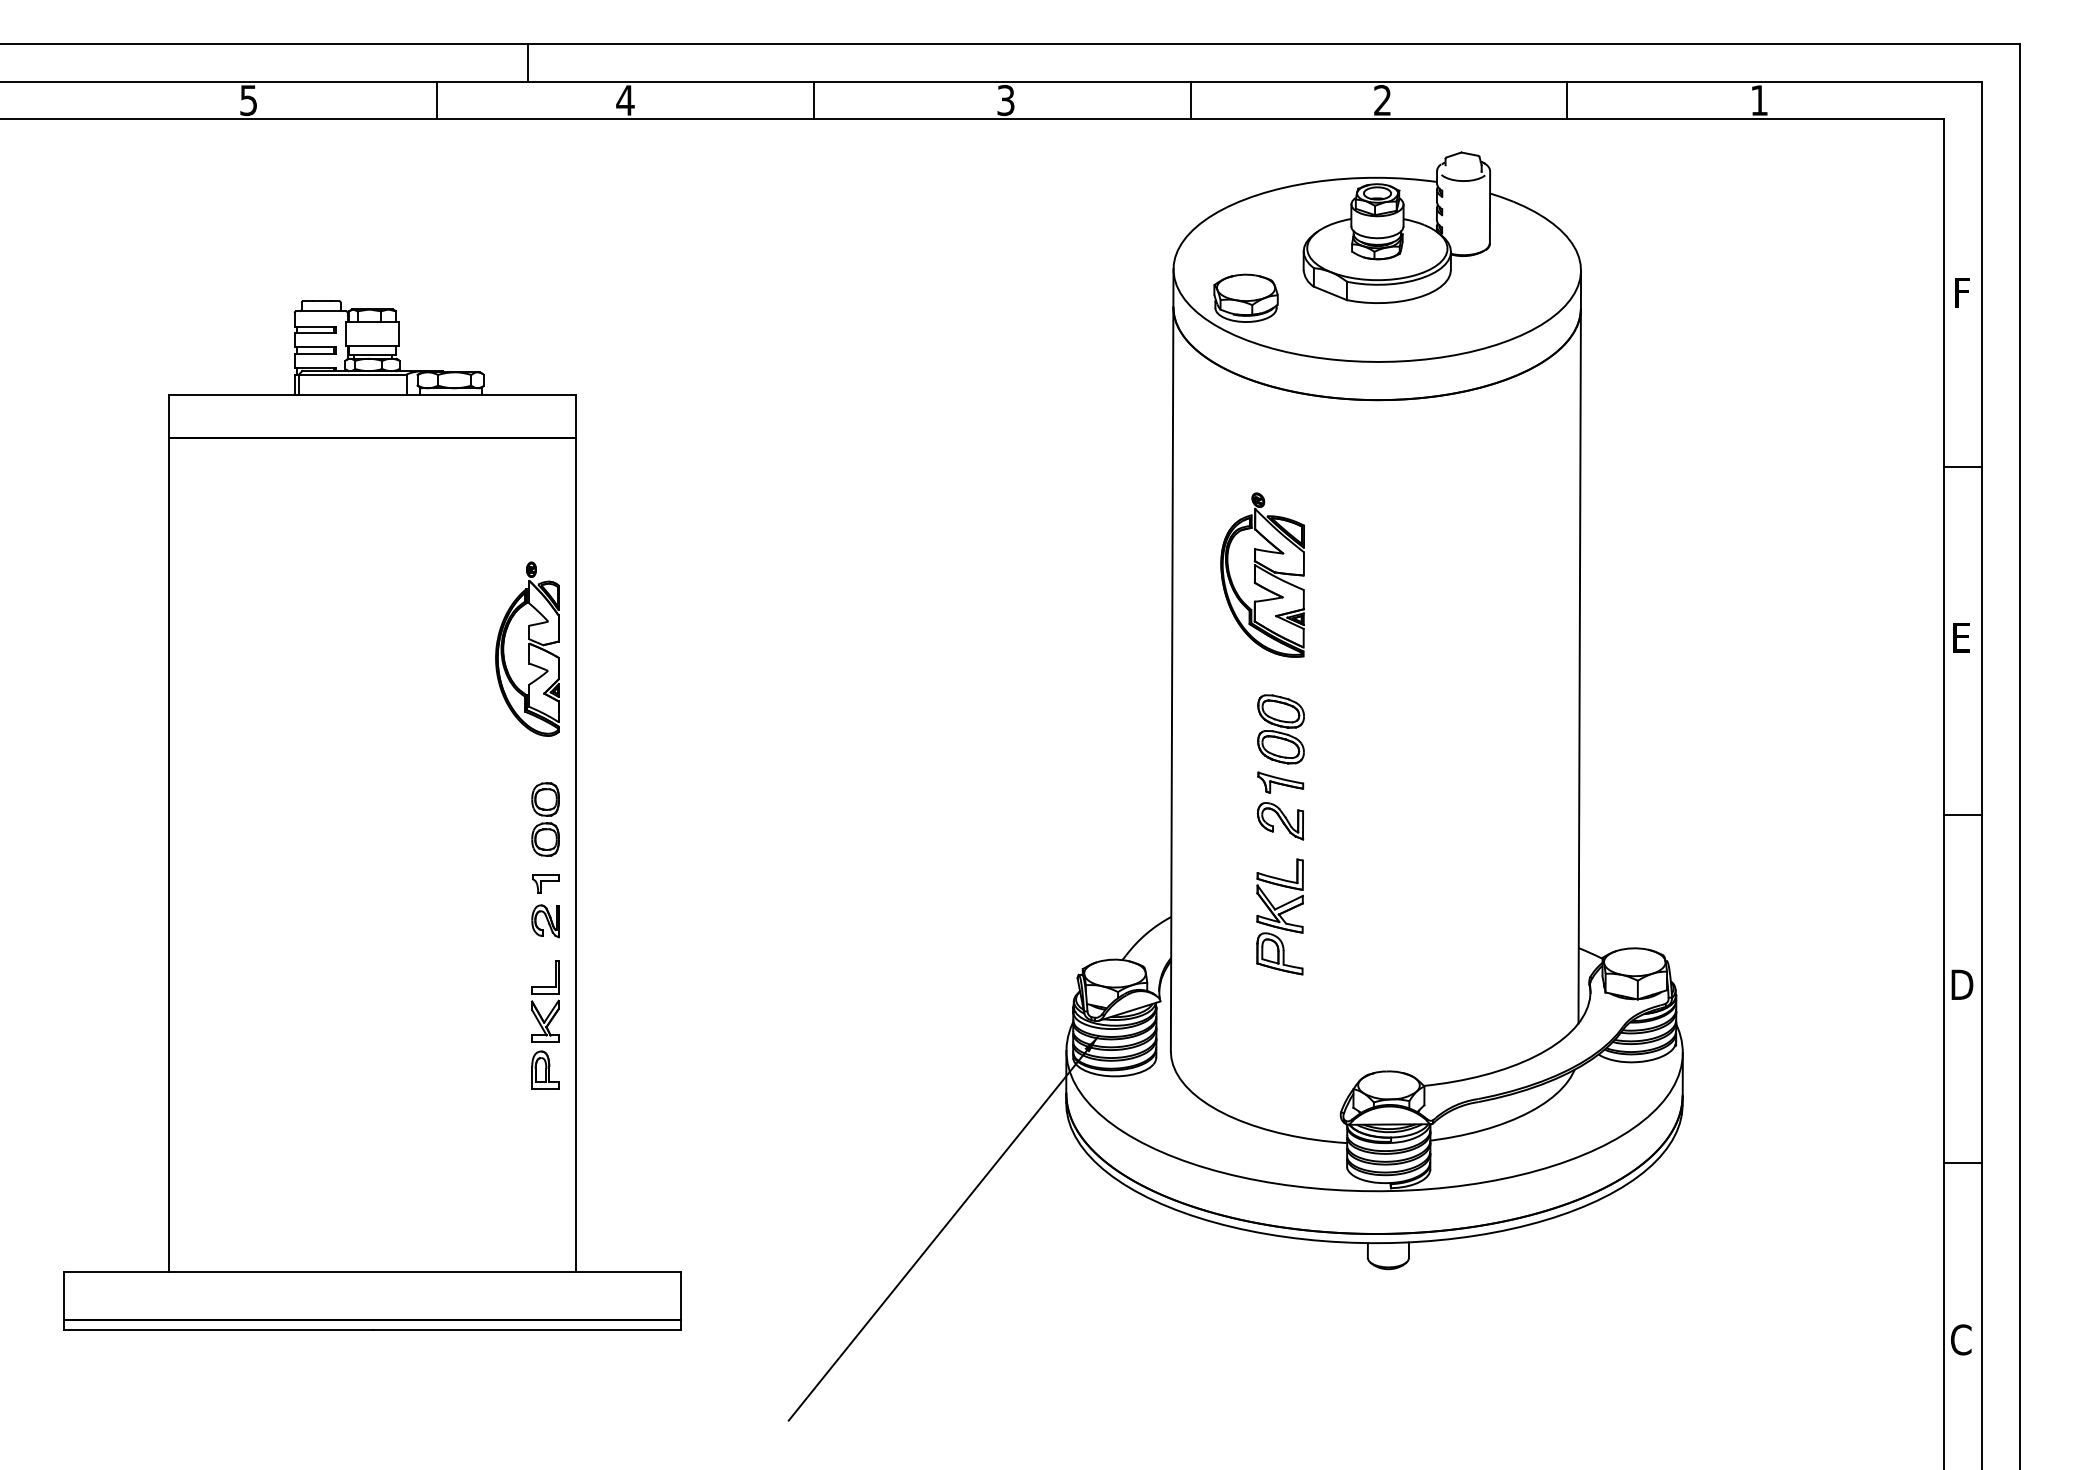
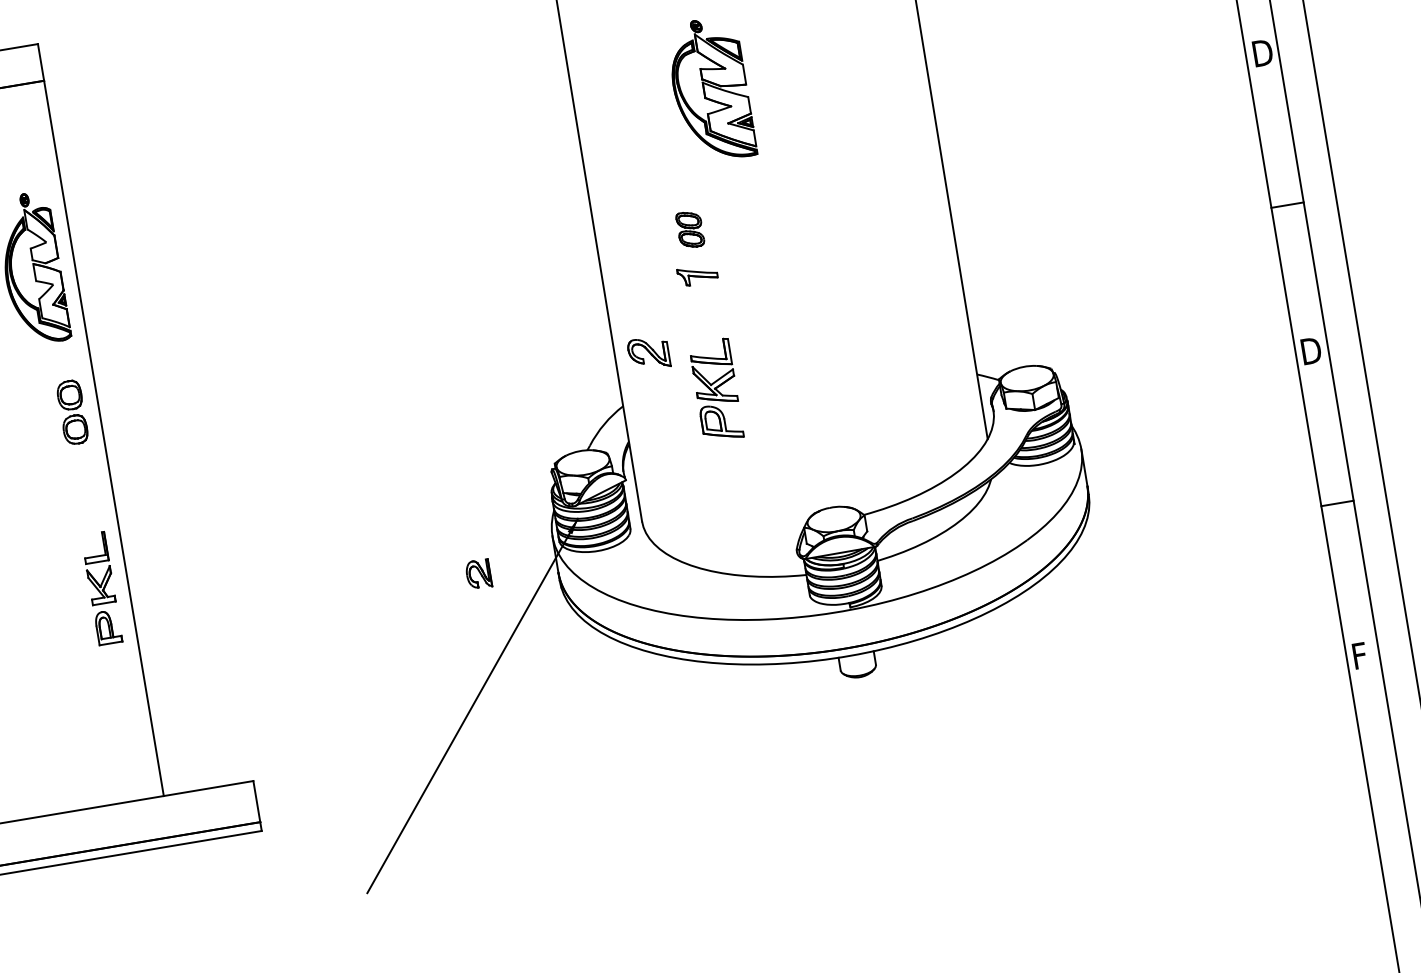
part: (1262, 574) -> (710, 89), moved
text: (1963, 637) -> (1262, 52), E -> D
part: (1280, 729) -> (689, 229), size x0.6
part: (1280, 821) -> (648, 353), moved
part: (545, 883) -> (81, 467), removed
part: (545, 921) -> (478, 574), moved
text: (1960, 1339) -> (1360, 655), C -> F

